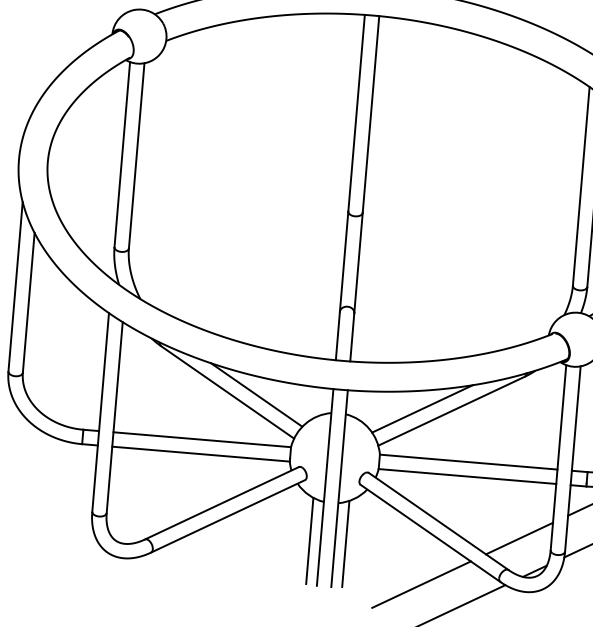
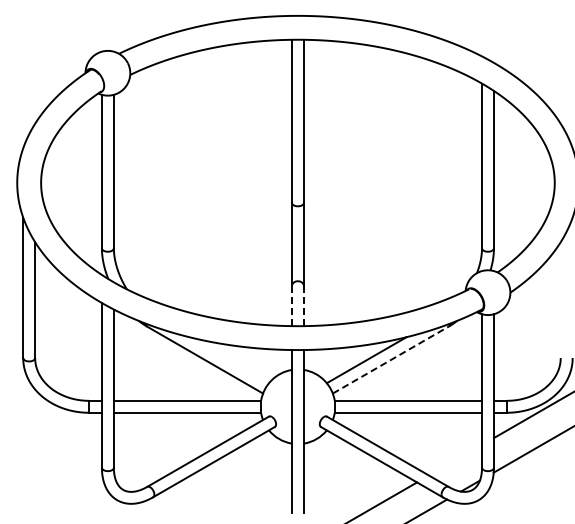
line: (337, 336) -> (291, 306), solid -> dashed
line: (351, 336) -> (303, 305), solid -> dashed
line: (257, 395) -> (229, 360), removed
line: (451, 411) -> (390, 360), solid -> dashed
line: (519, 537) -> (455, 459), removed
line: (310, 540) -> (283, 476), removed
line: (345, 543) -> (312, 476), removed

